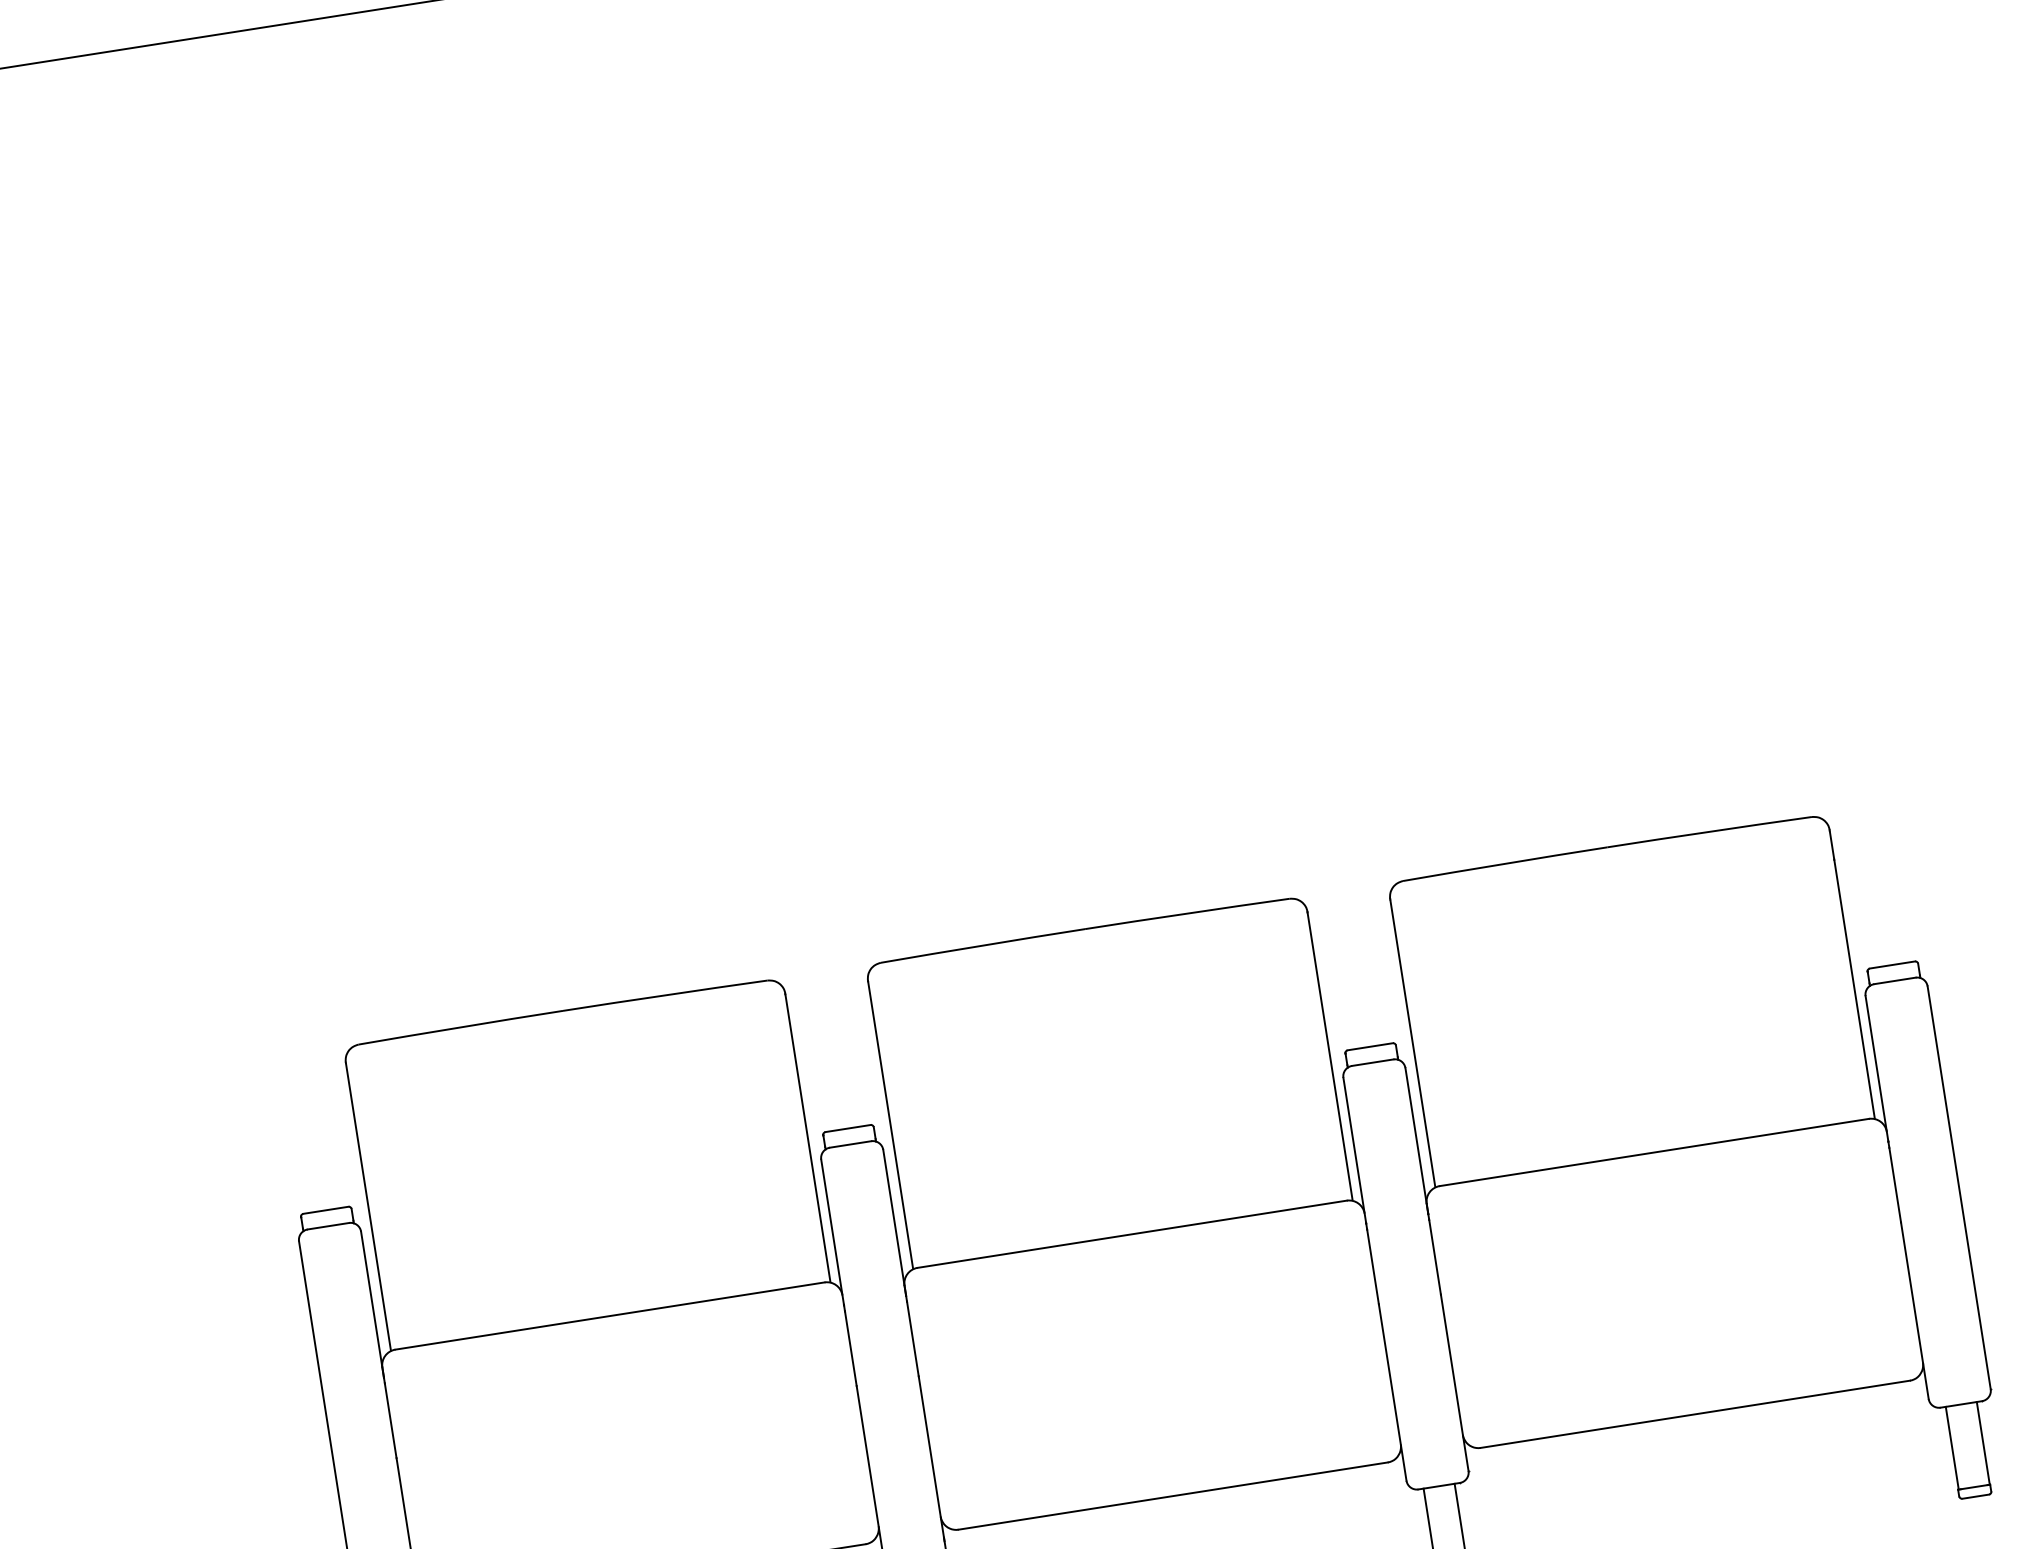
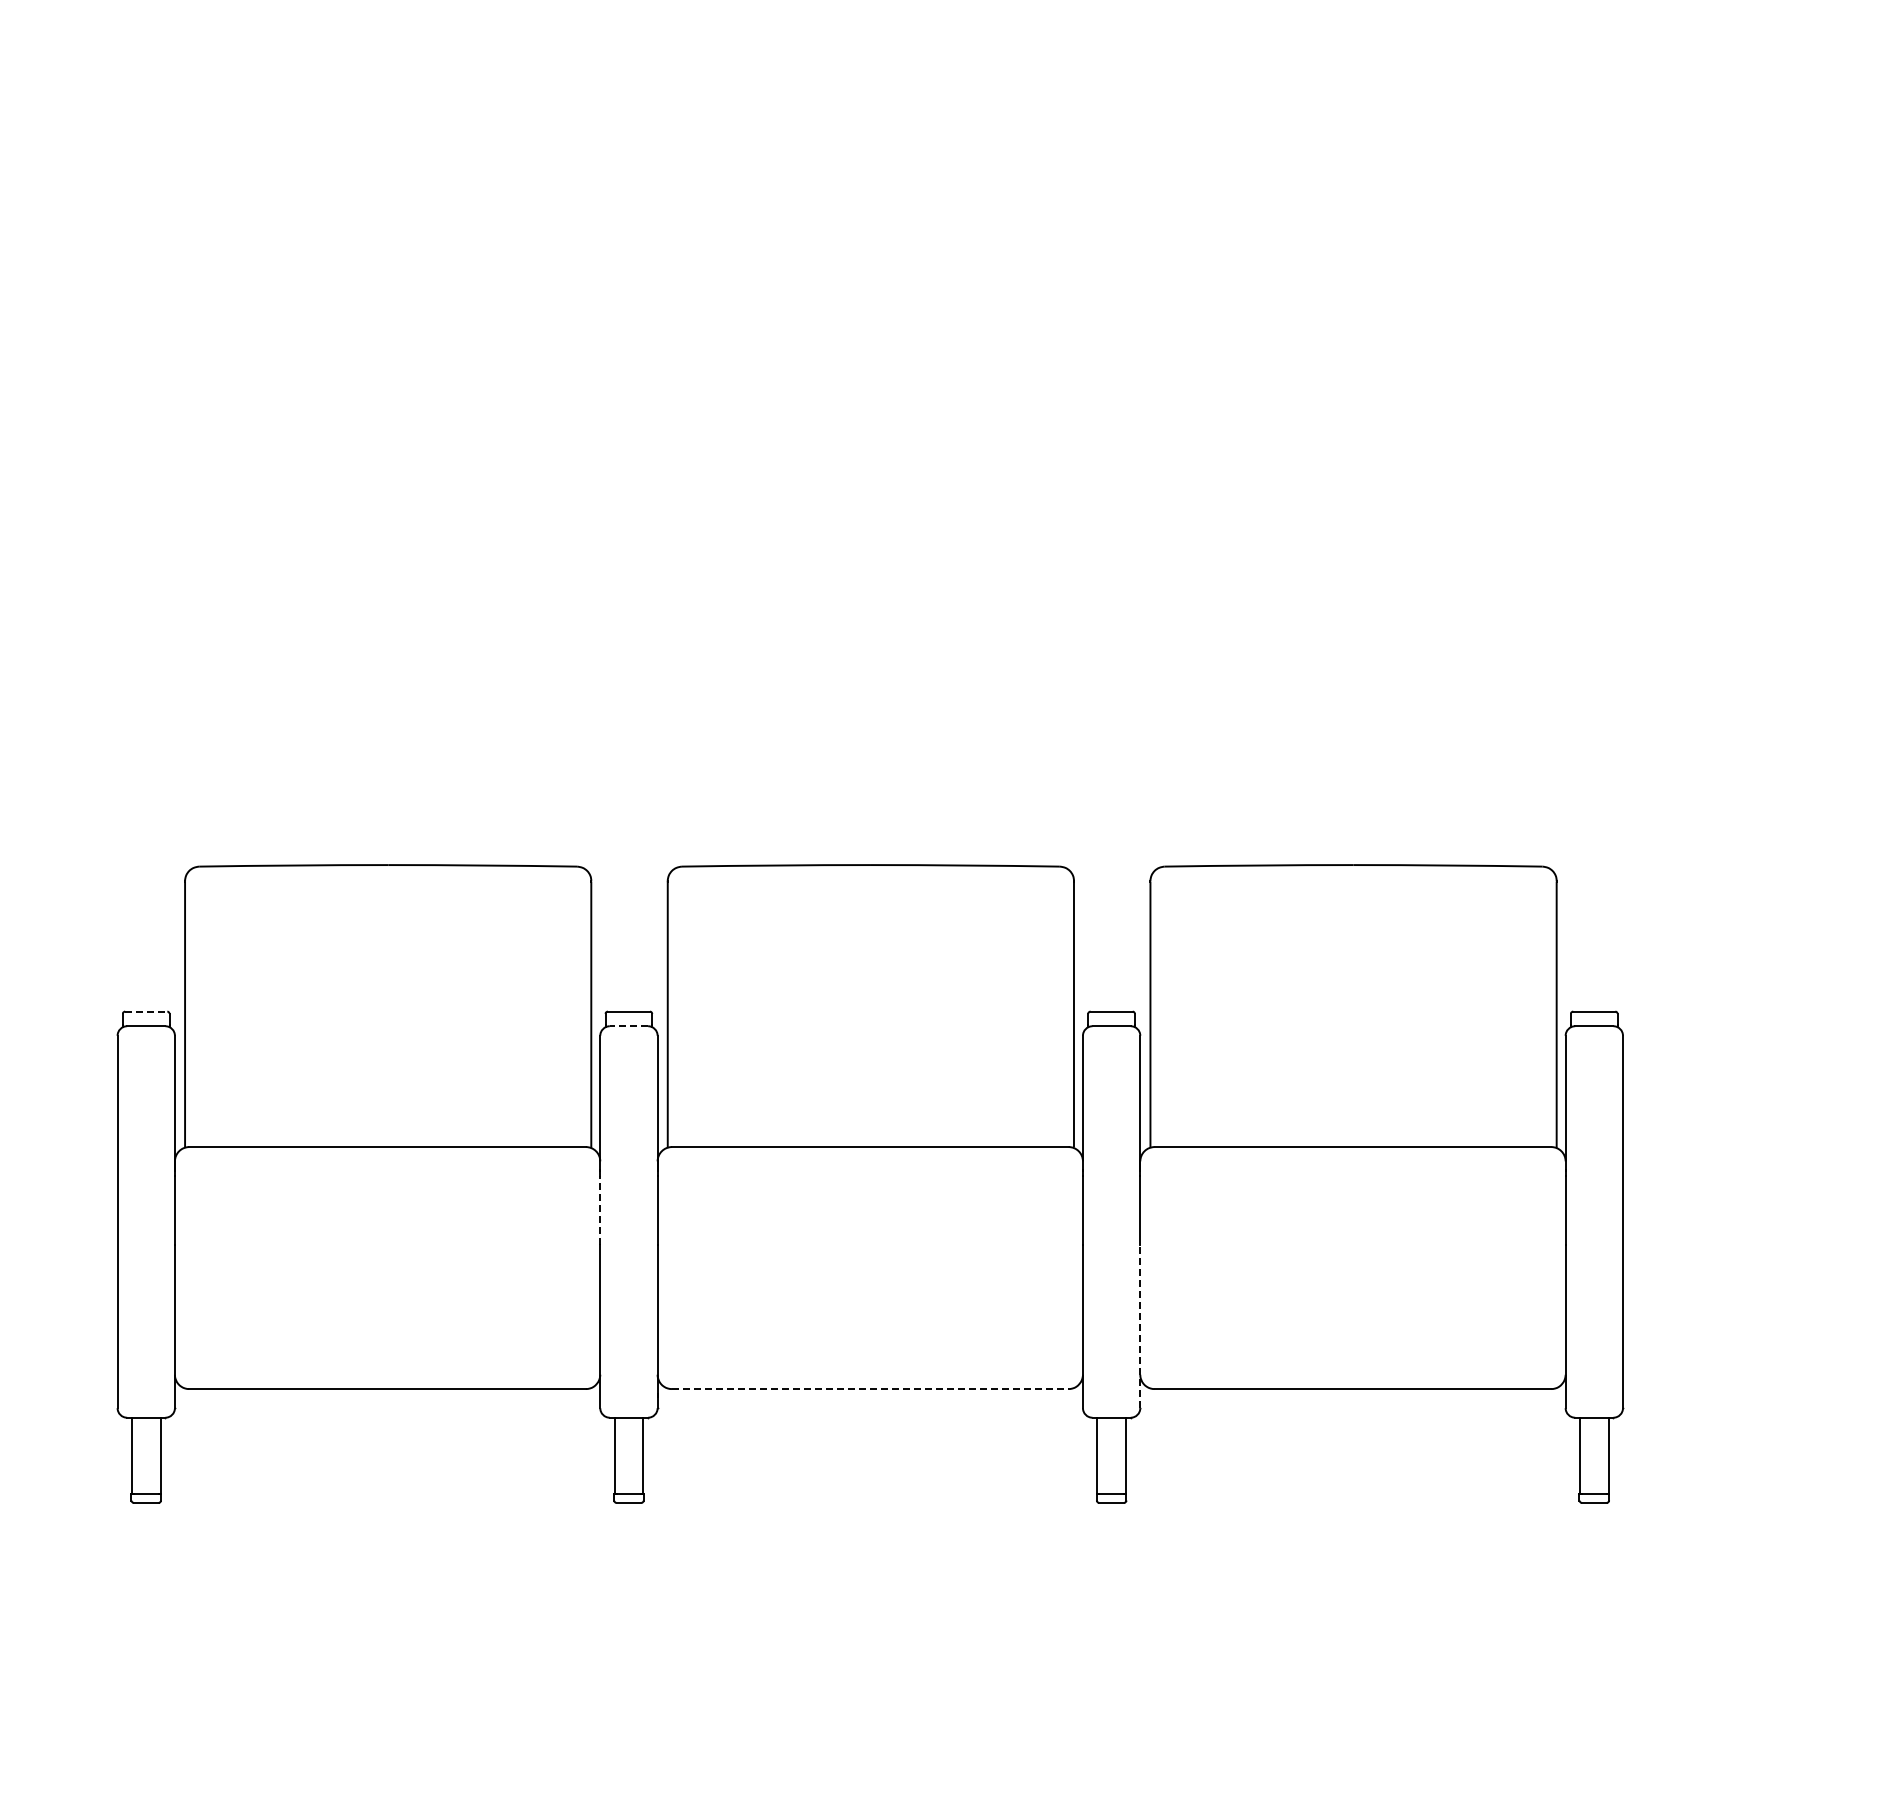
line: (850, 1144) -> (628, 1026), solid -> dashed
line: (326, 1210) -> (146, 1011), solid -> dashed
line: (851, 1348) -> (600, 1210), solid -> dashed
line: (1454, 1382) -> (1140, 1326), solid -> dashed
line: (1173, 1496) -> (870, 1389), solid -> dashed

